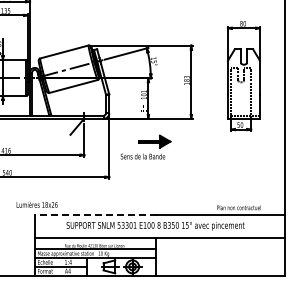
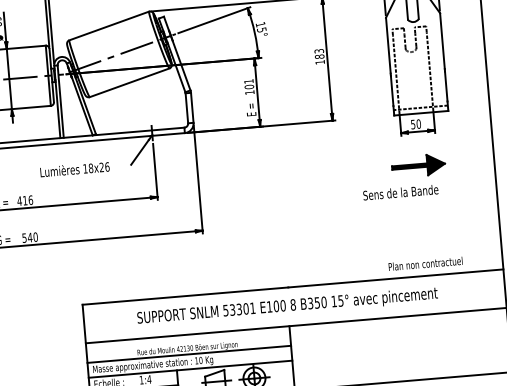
part: (145, 146) -> (403, 175), moved
text: (36, 204) -> (73, 169), moved
line: (95, 214) -> (184, 295), dashed -> solid

